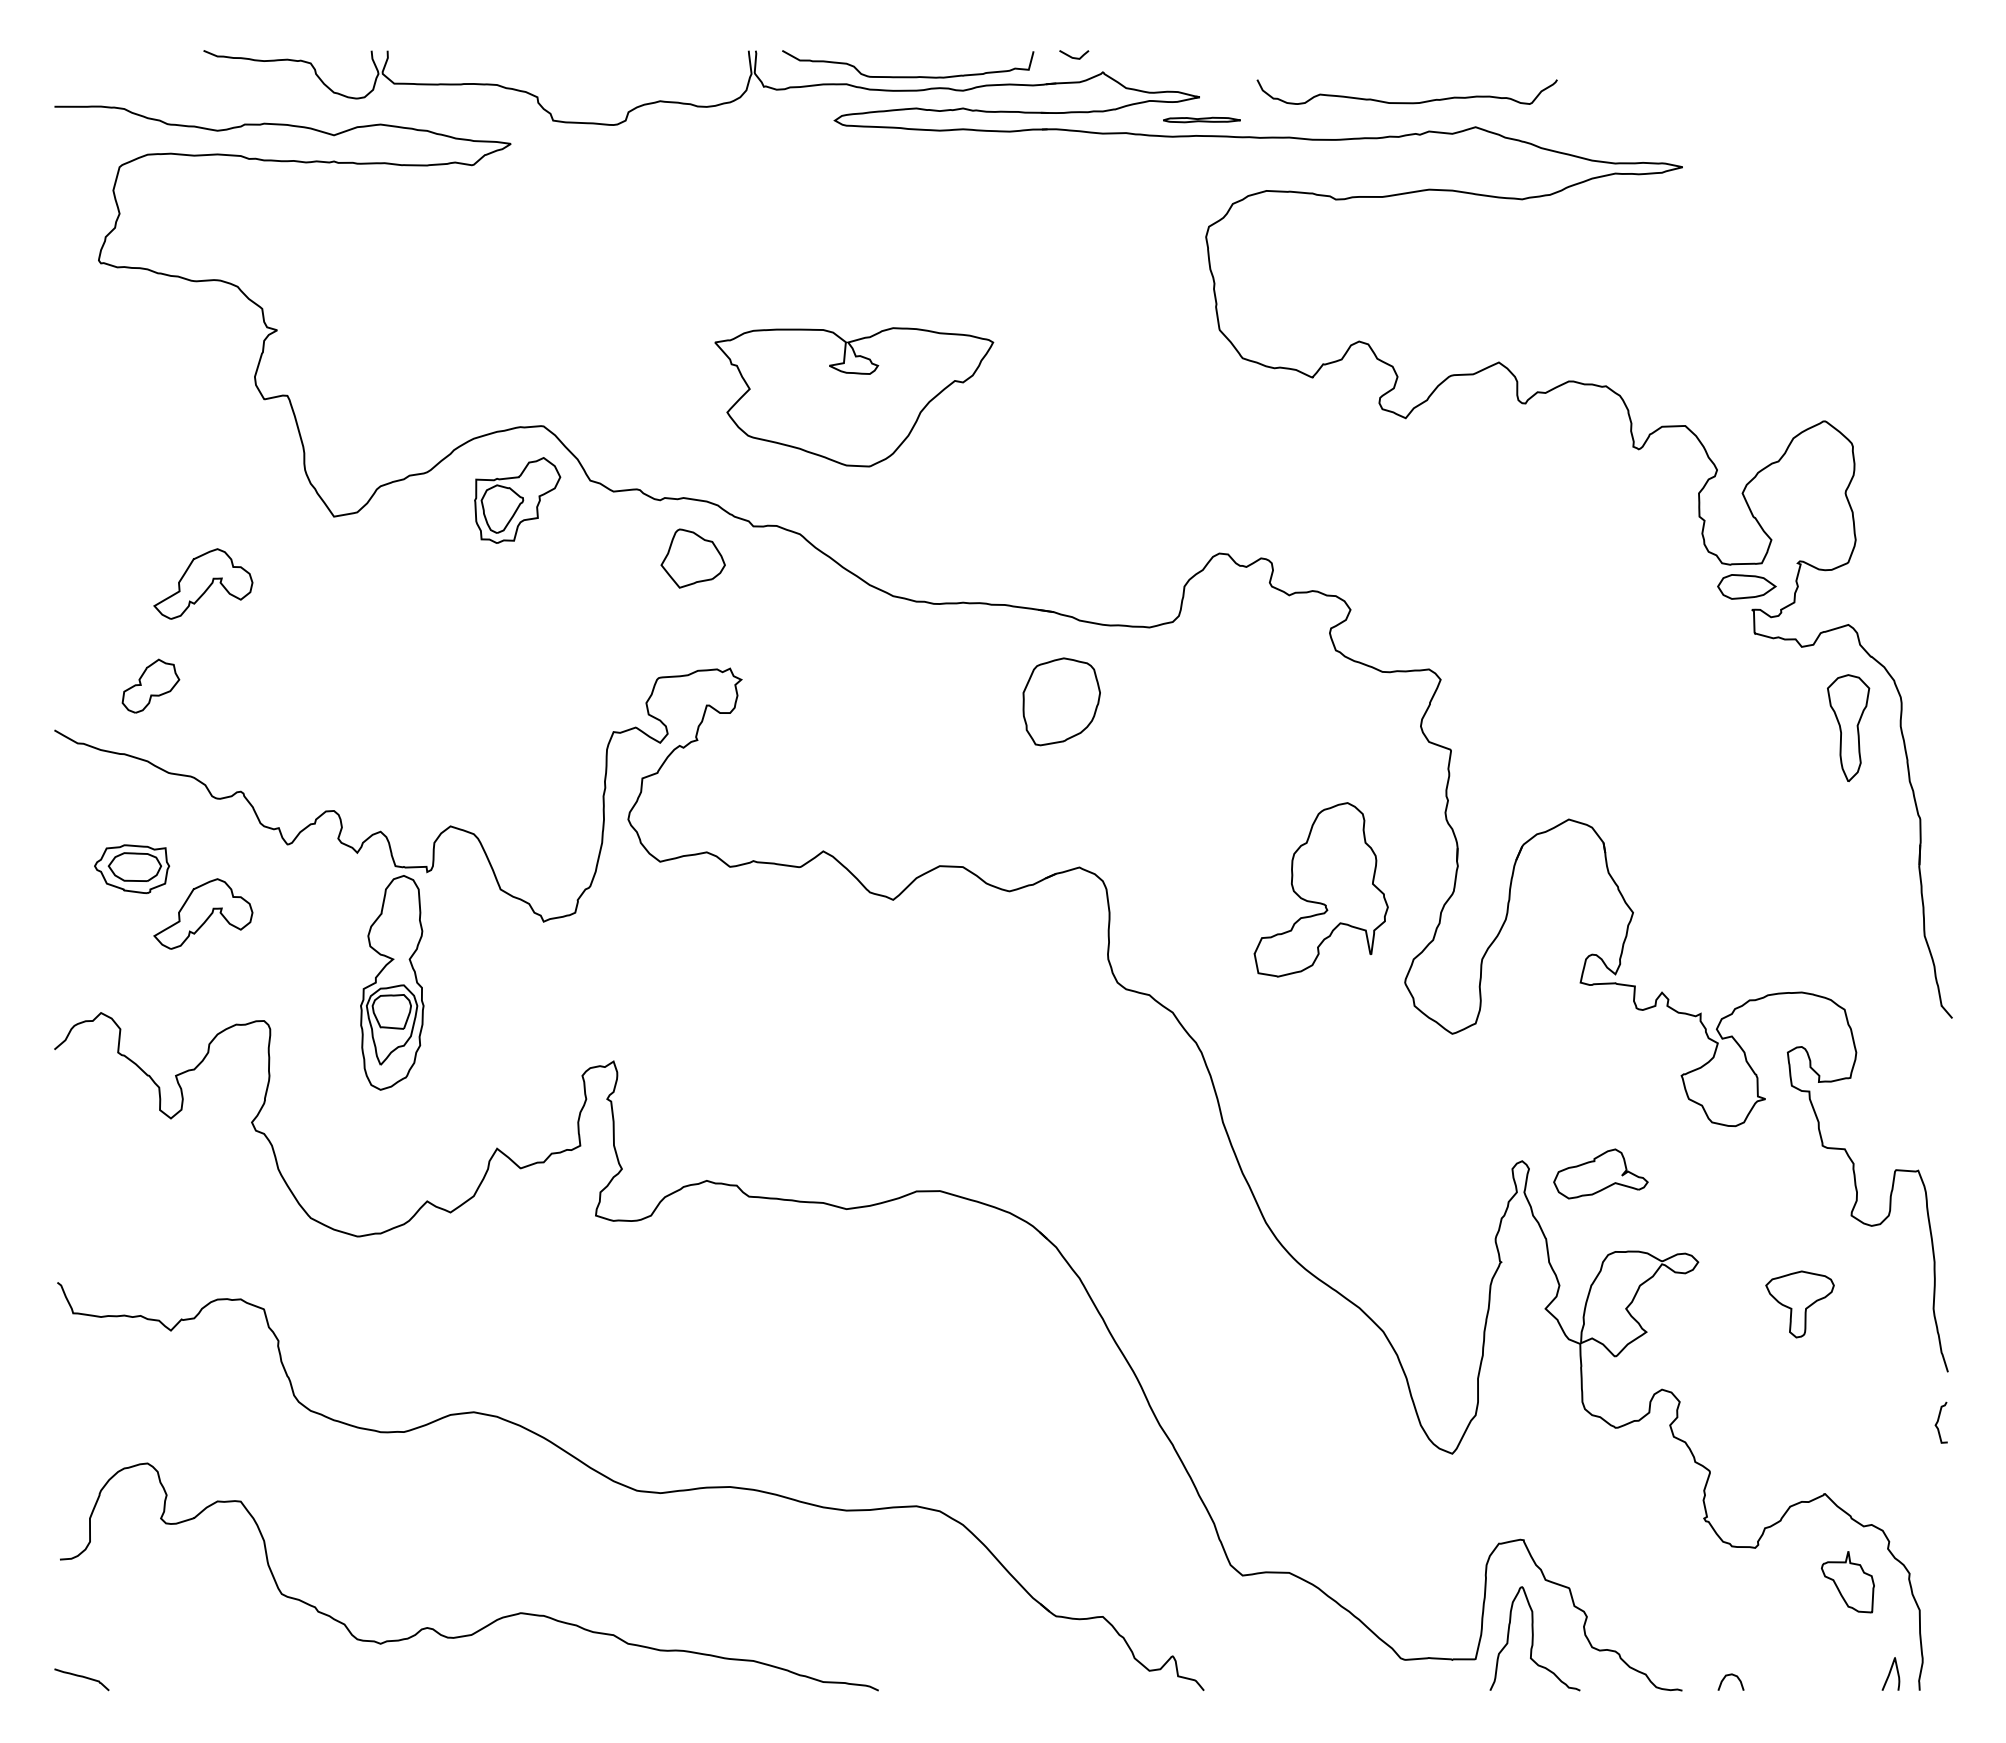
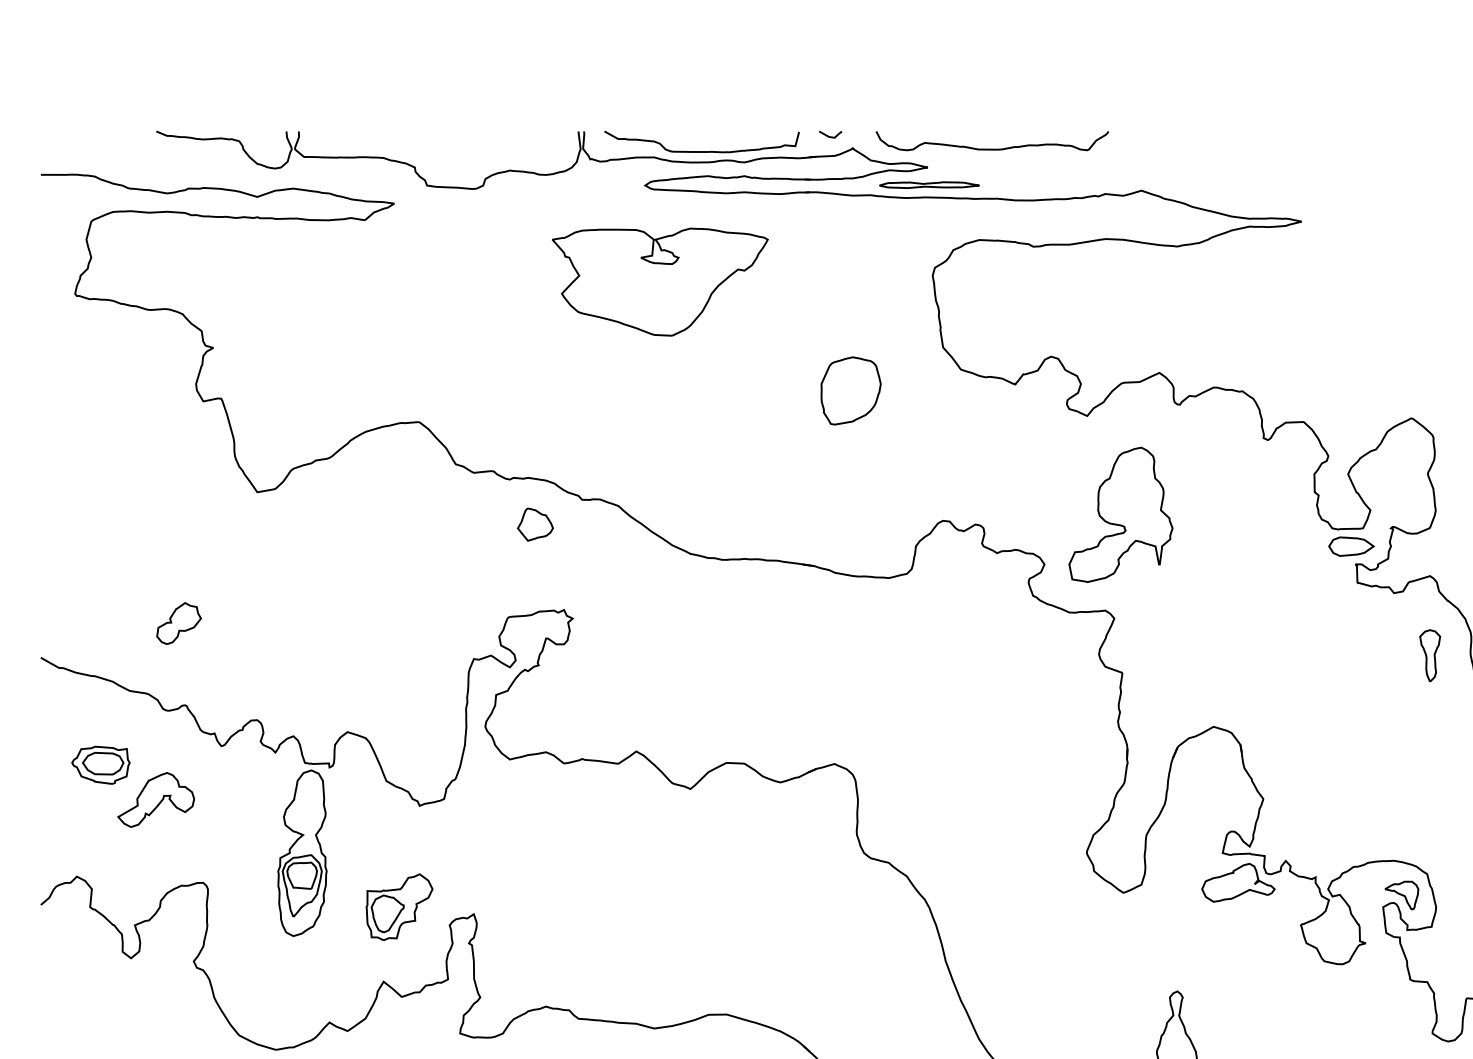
curve: (1406, 102) -> (991, 149), moved
part: (1201, 119) -> (929, 184), size x1.67
part: (854, 397) -> (660, 282), moved
part: (517, 500) -> (399, 907), moved
part: (692, 558) -> (534, 524), size x0.71
part: (203, 583) -> (156, 544), removed
part: (150, 685) -> (178, 623), moved
part: (1061, 701) -> (850, 390), moved
part: (1848, 727) -> (1430, 655), size x0.62
part: (1320, 889) -> (1120, 514), moved
part: (1812, 1037) -> (1402, 895), added
part: (1600, 1173) -> (1238, 882), moved

